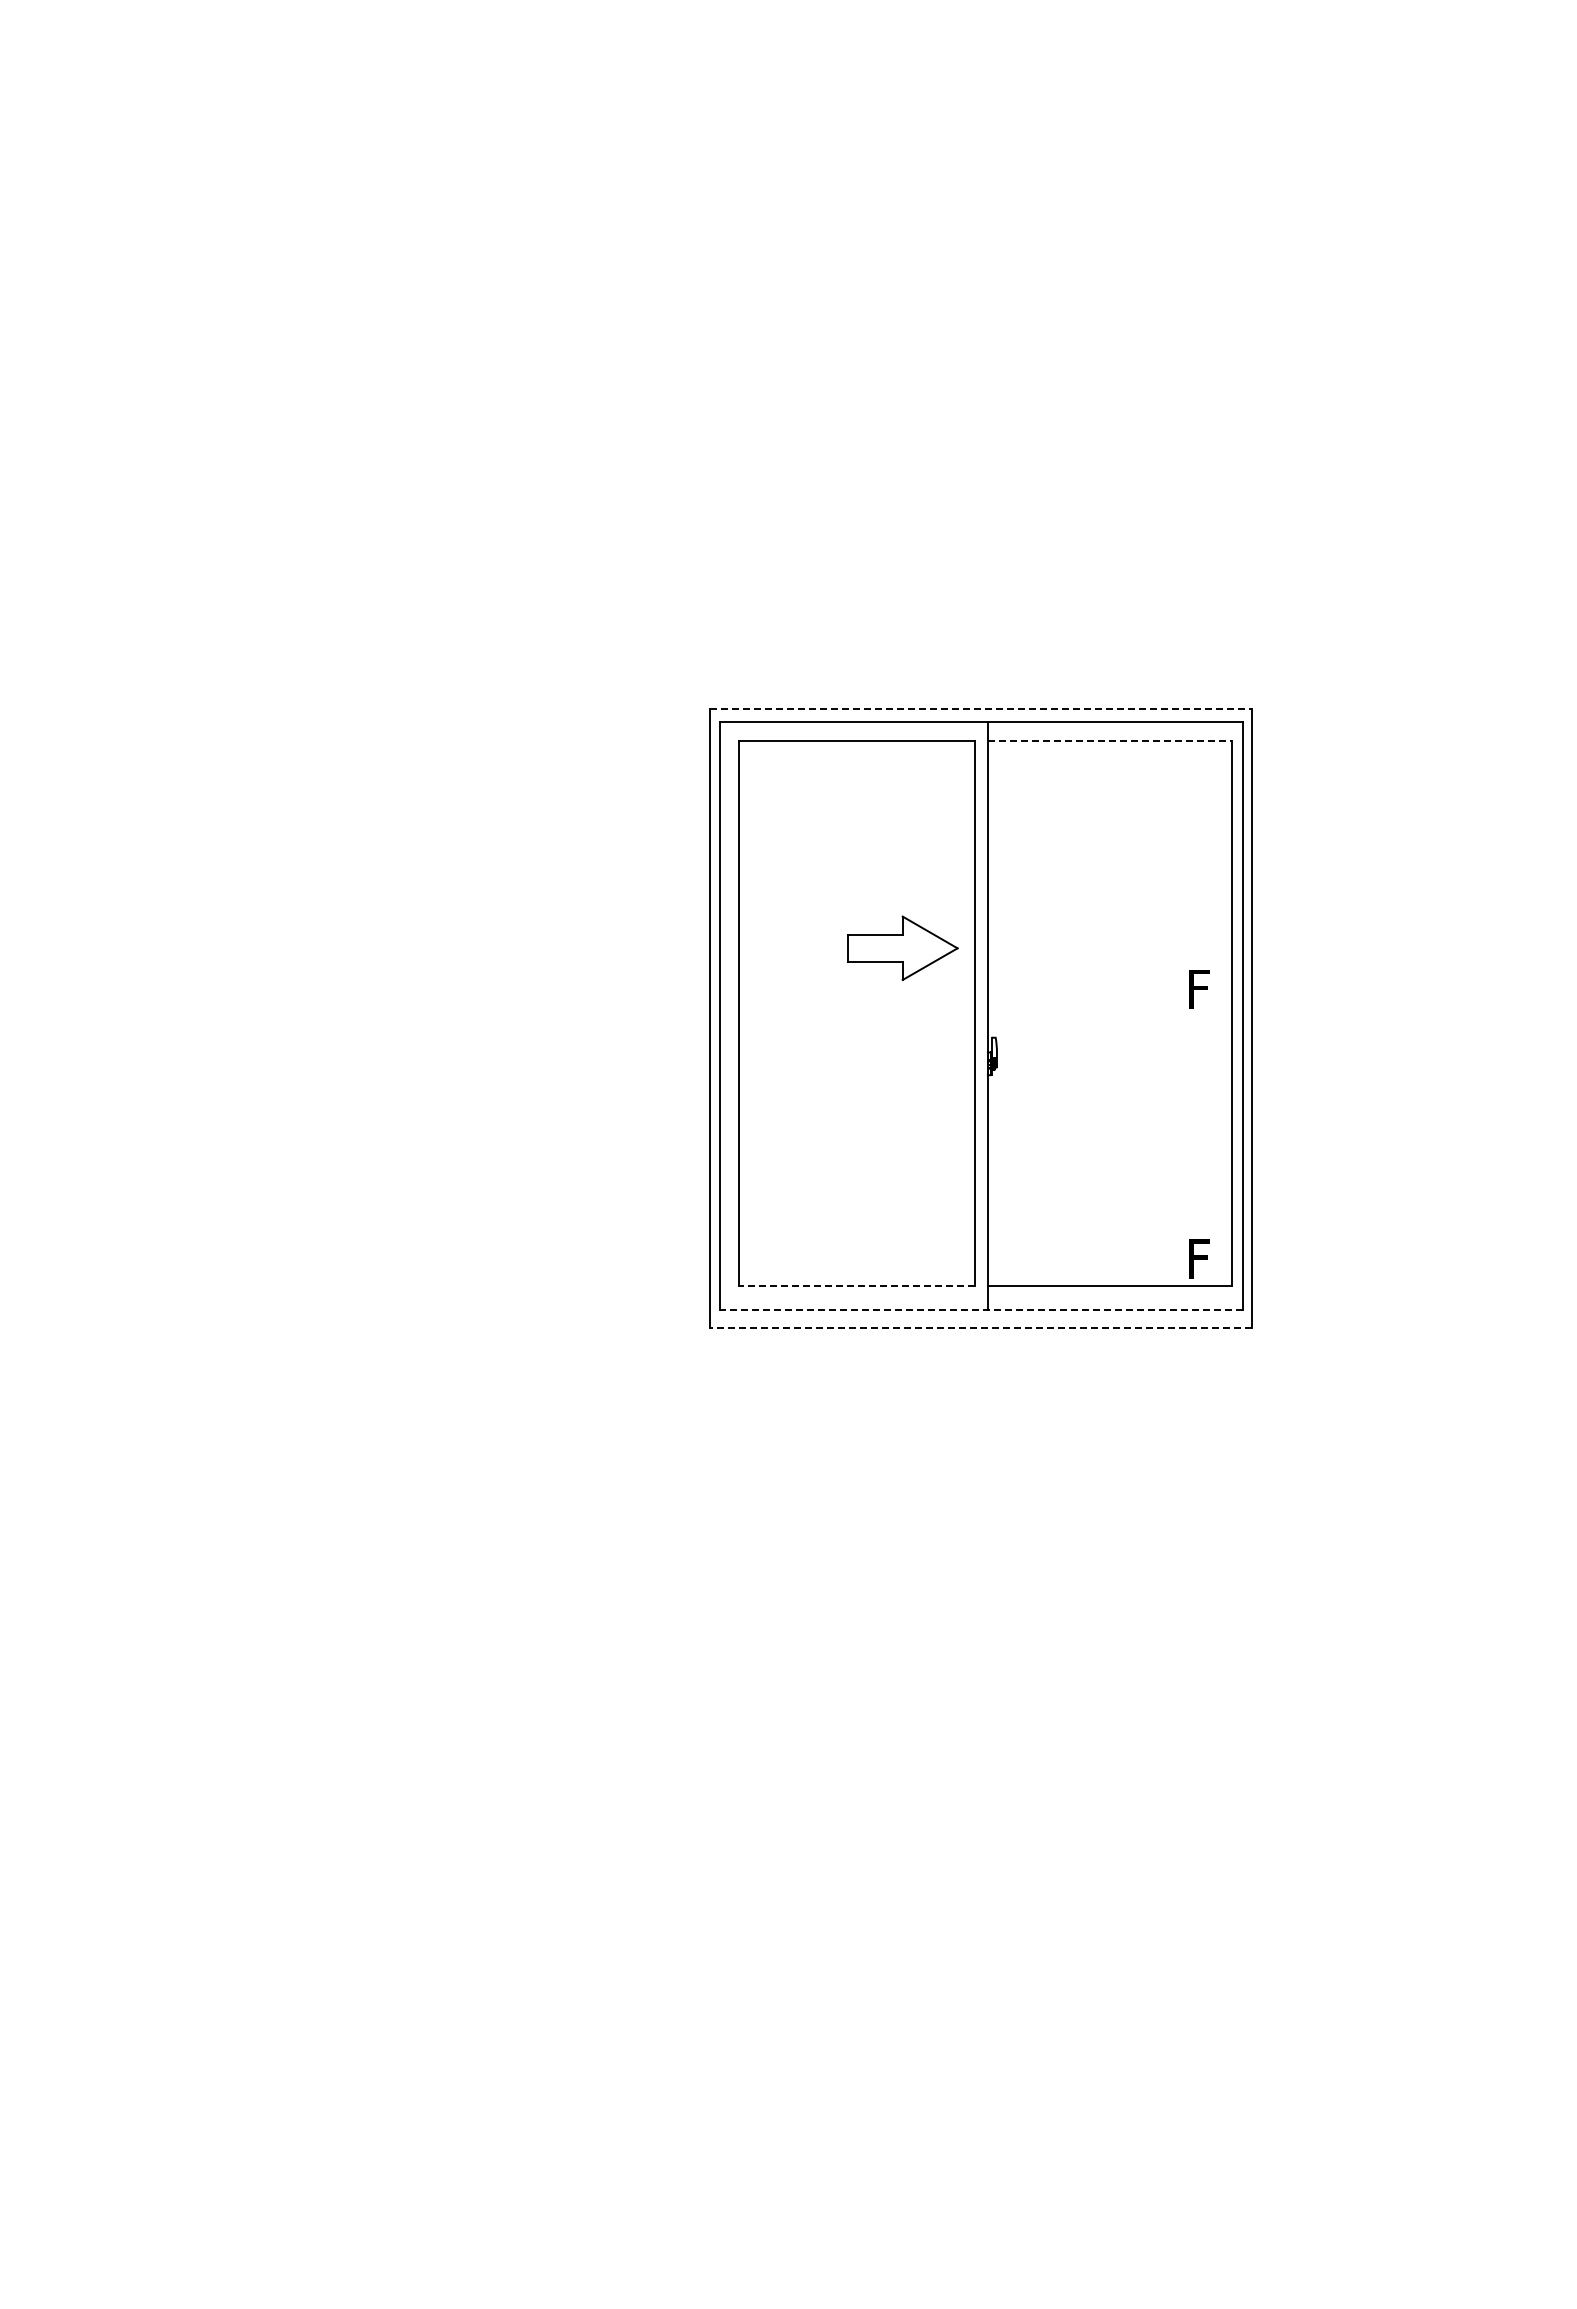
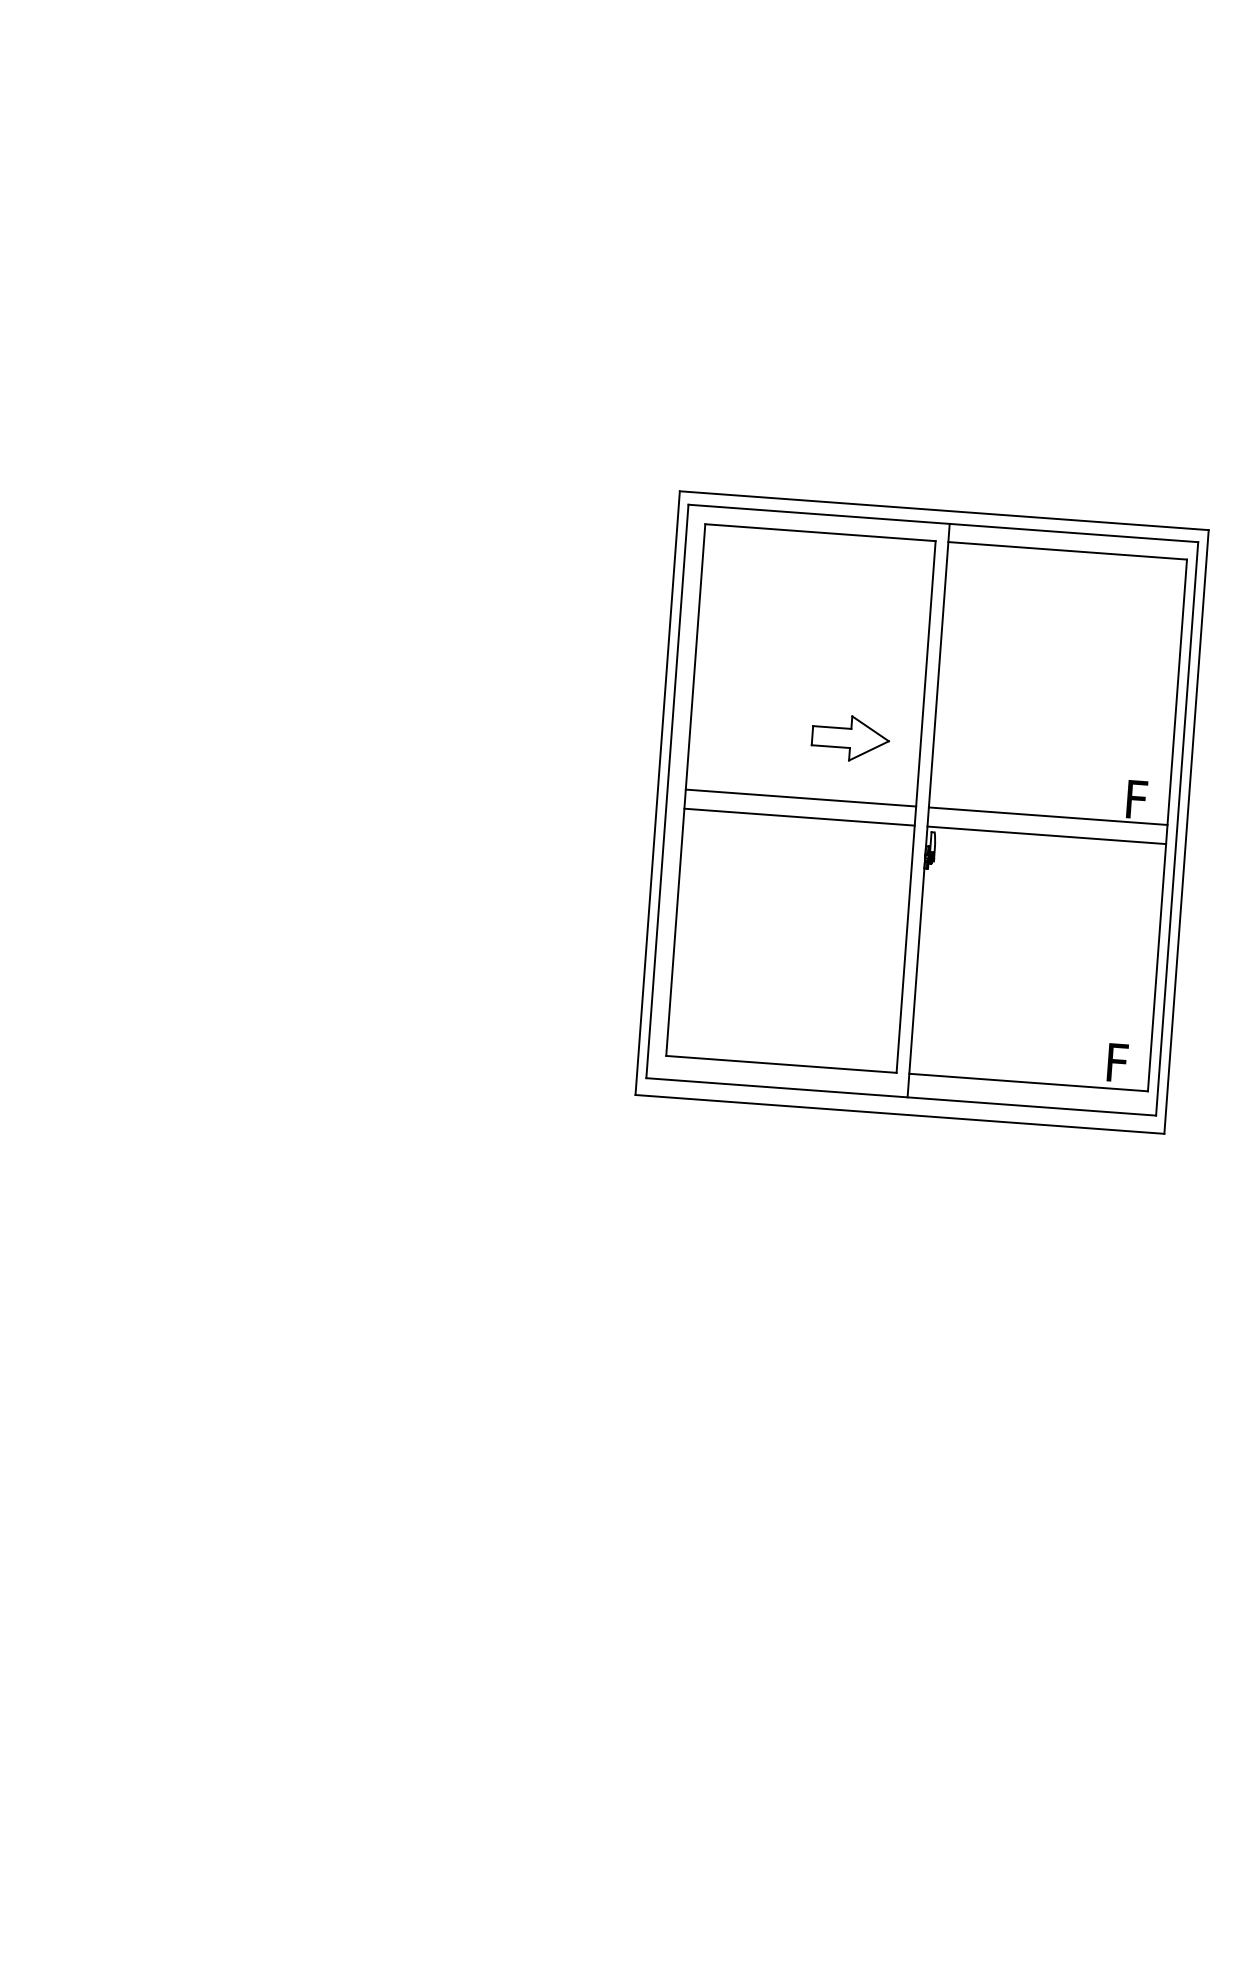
line: (981, 709) -> (944, 511), dashed -> solid
line: (1110, 740) -> (1068, 550), dashed -> solid
part: (903, 947) -> (851, 737), size x0.71
line: (856, 1012) -> (800, 797), added
line: (1109, 1012) -> (1047, 815), added
line: (856, 1032) -> (799, 817), added
line: (1109, 1032) -> (1046, 835), added
line: (856, 1285) -> (781, 1064), dashed -> solid
line: (980, 1309) -> (900, 1096), dashed -> solid
line: (980, 1327) -> (899, 1114), dashed -> solid

